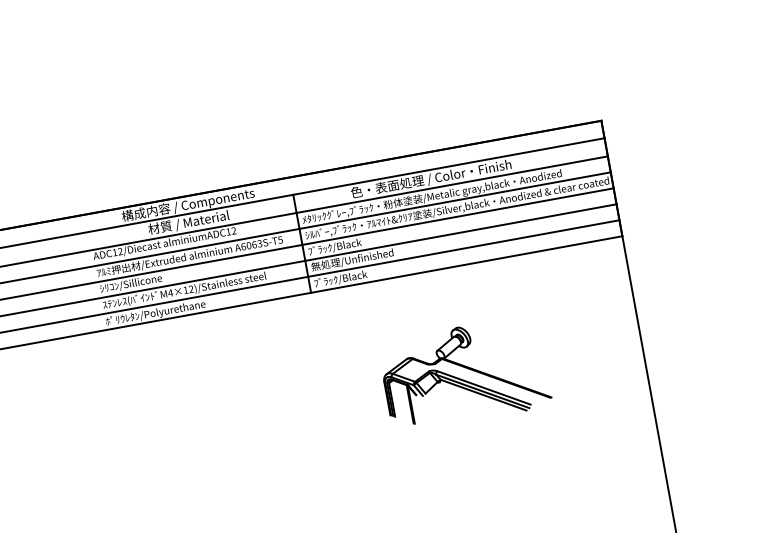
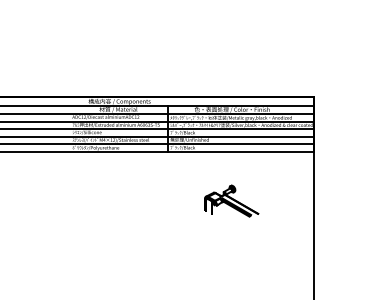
part: (464, 372) -> (231, 200), size x0.71

